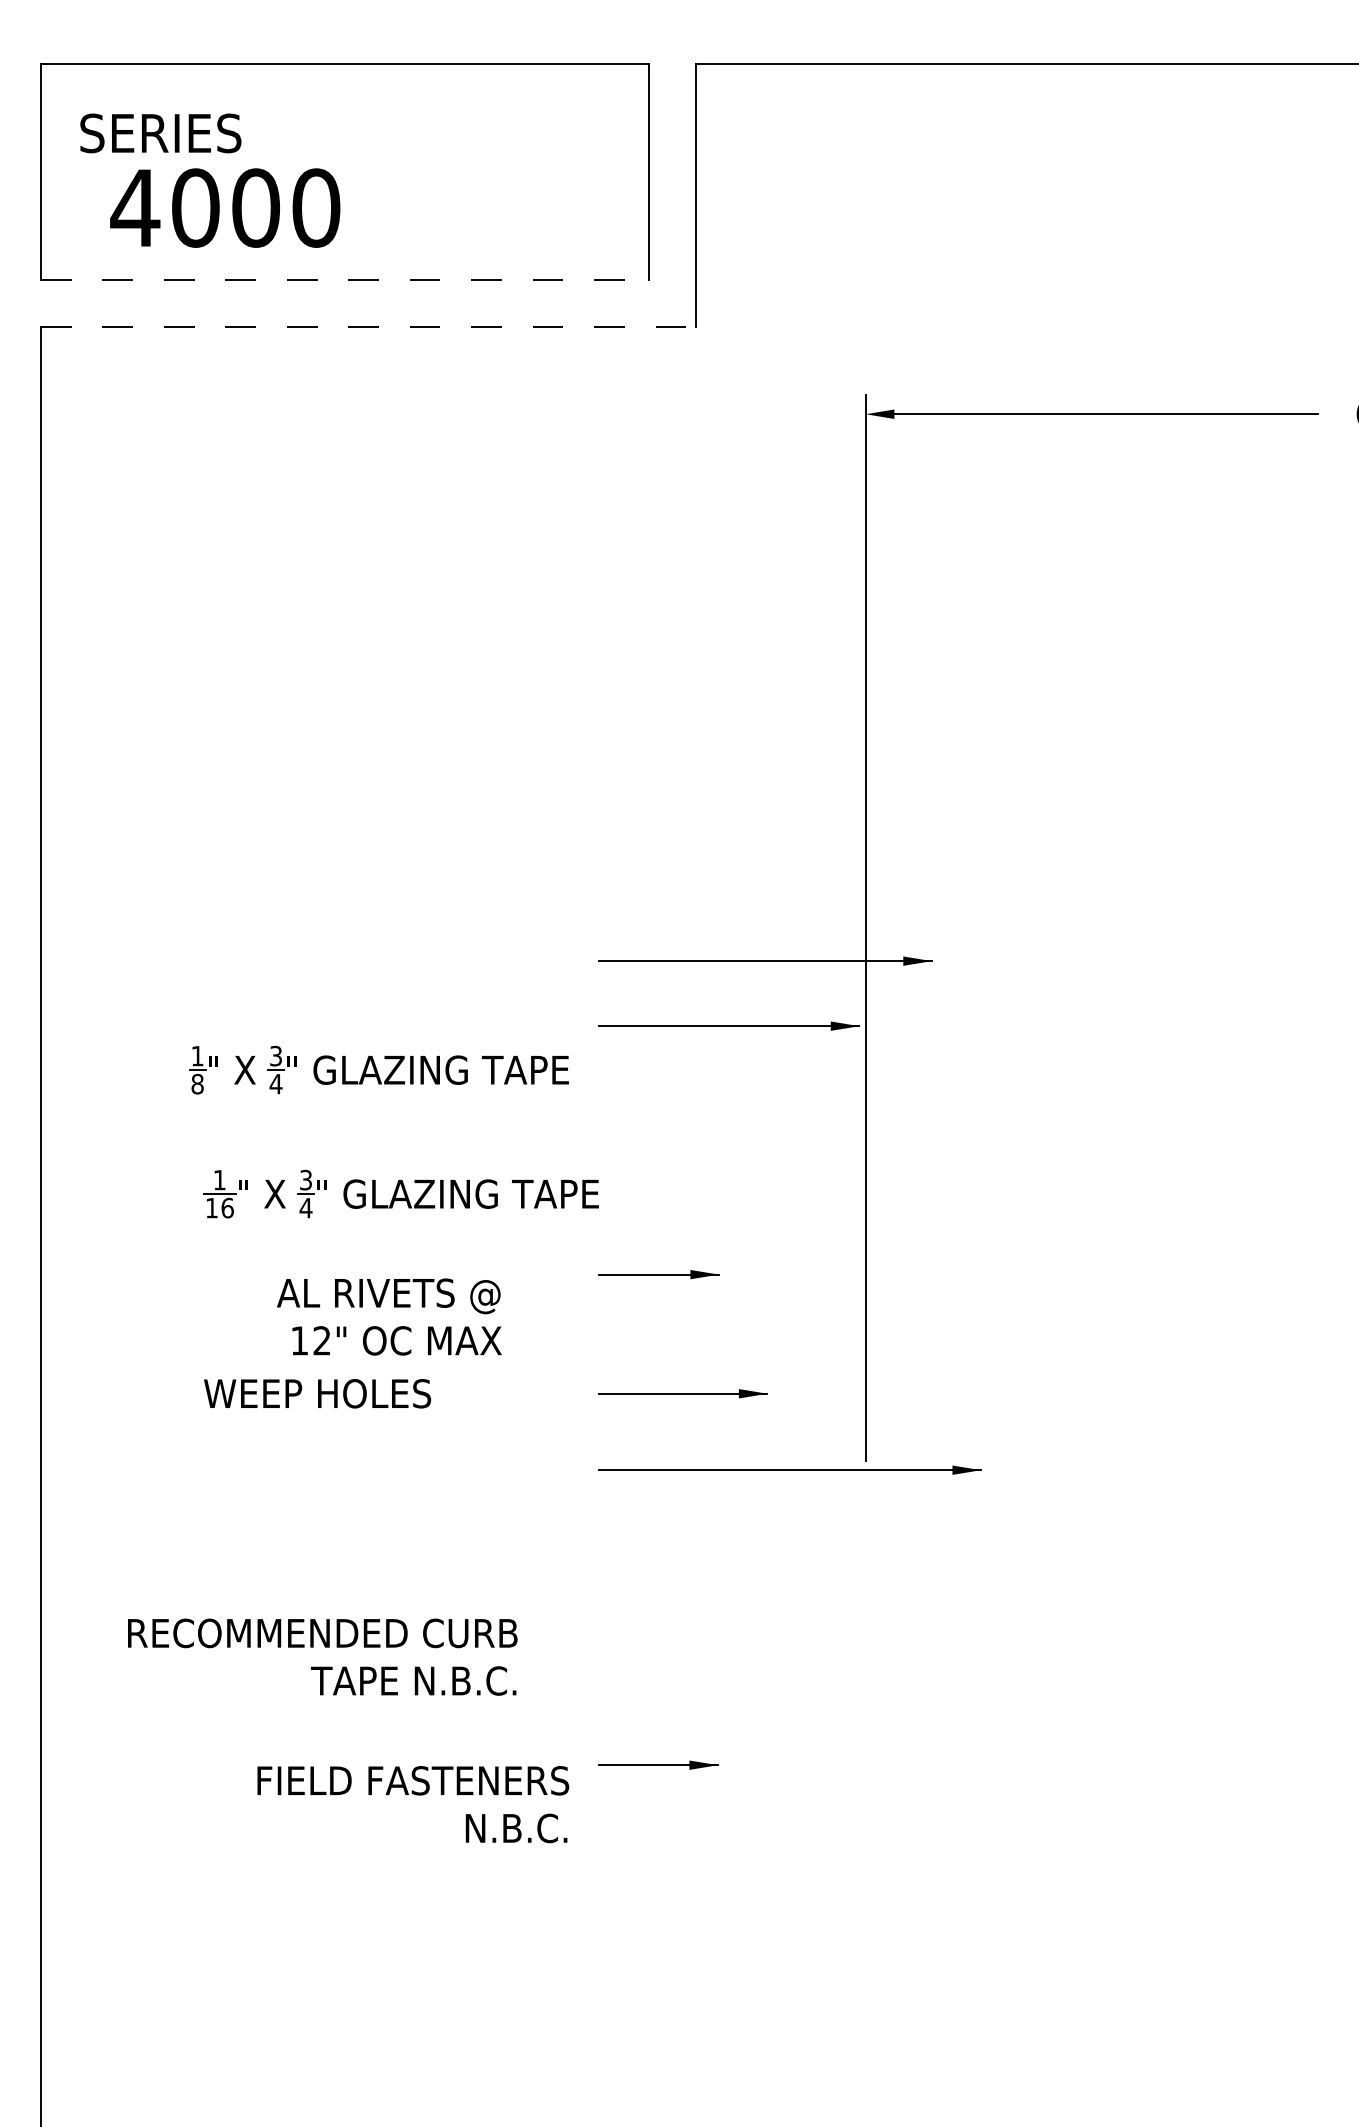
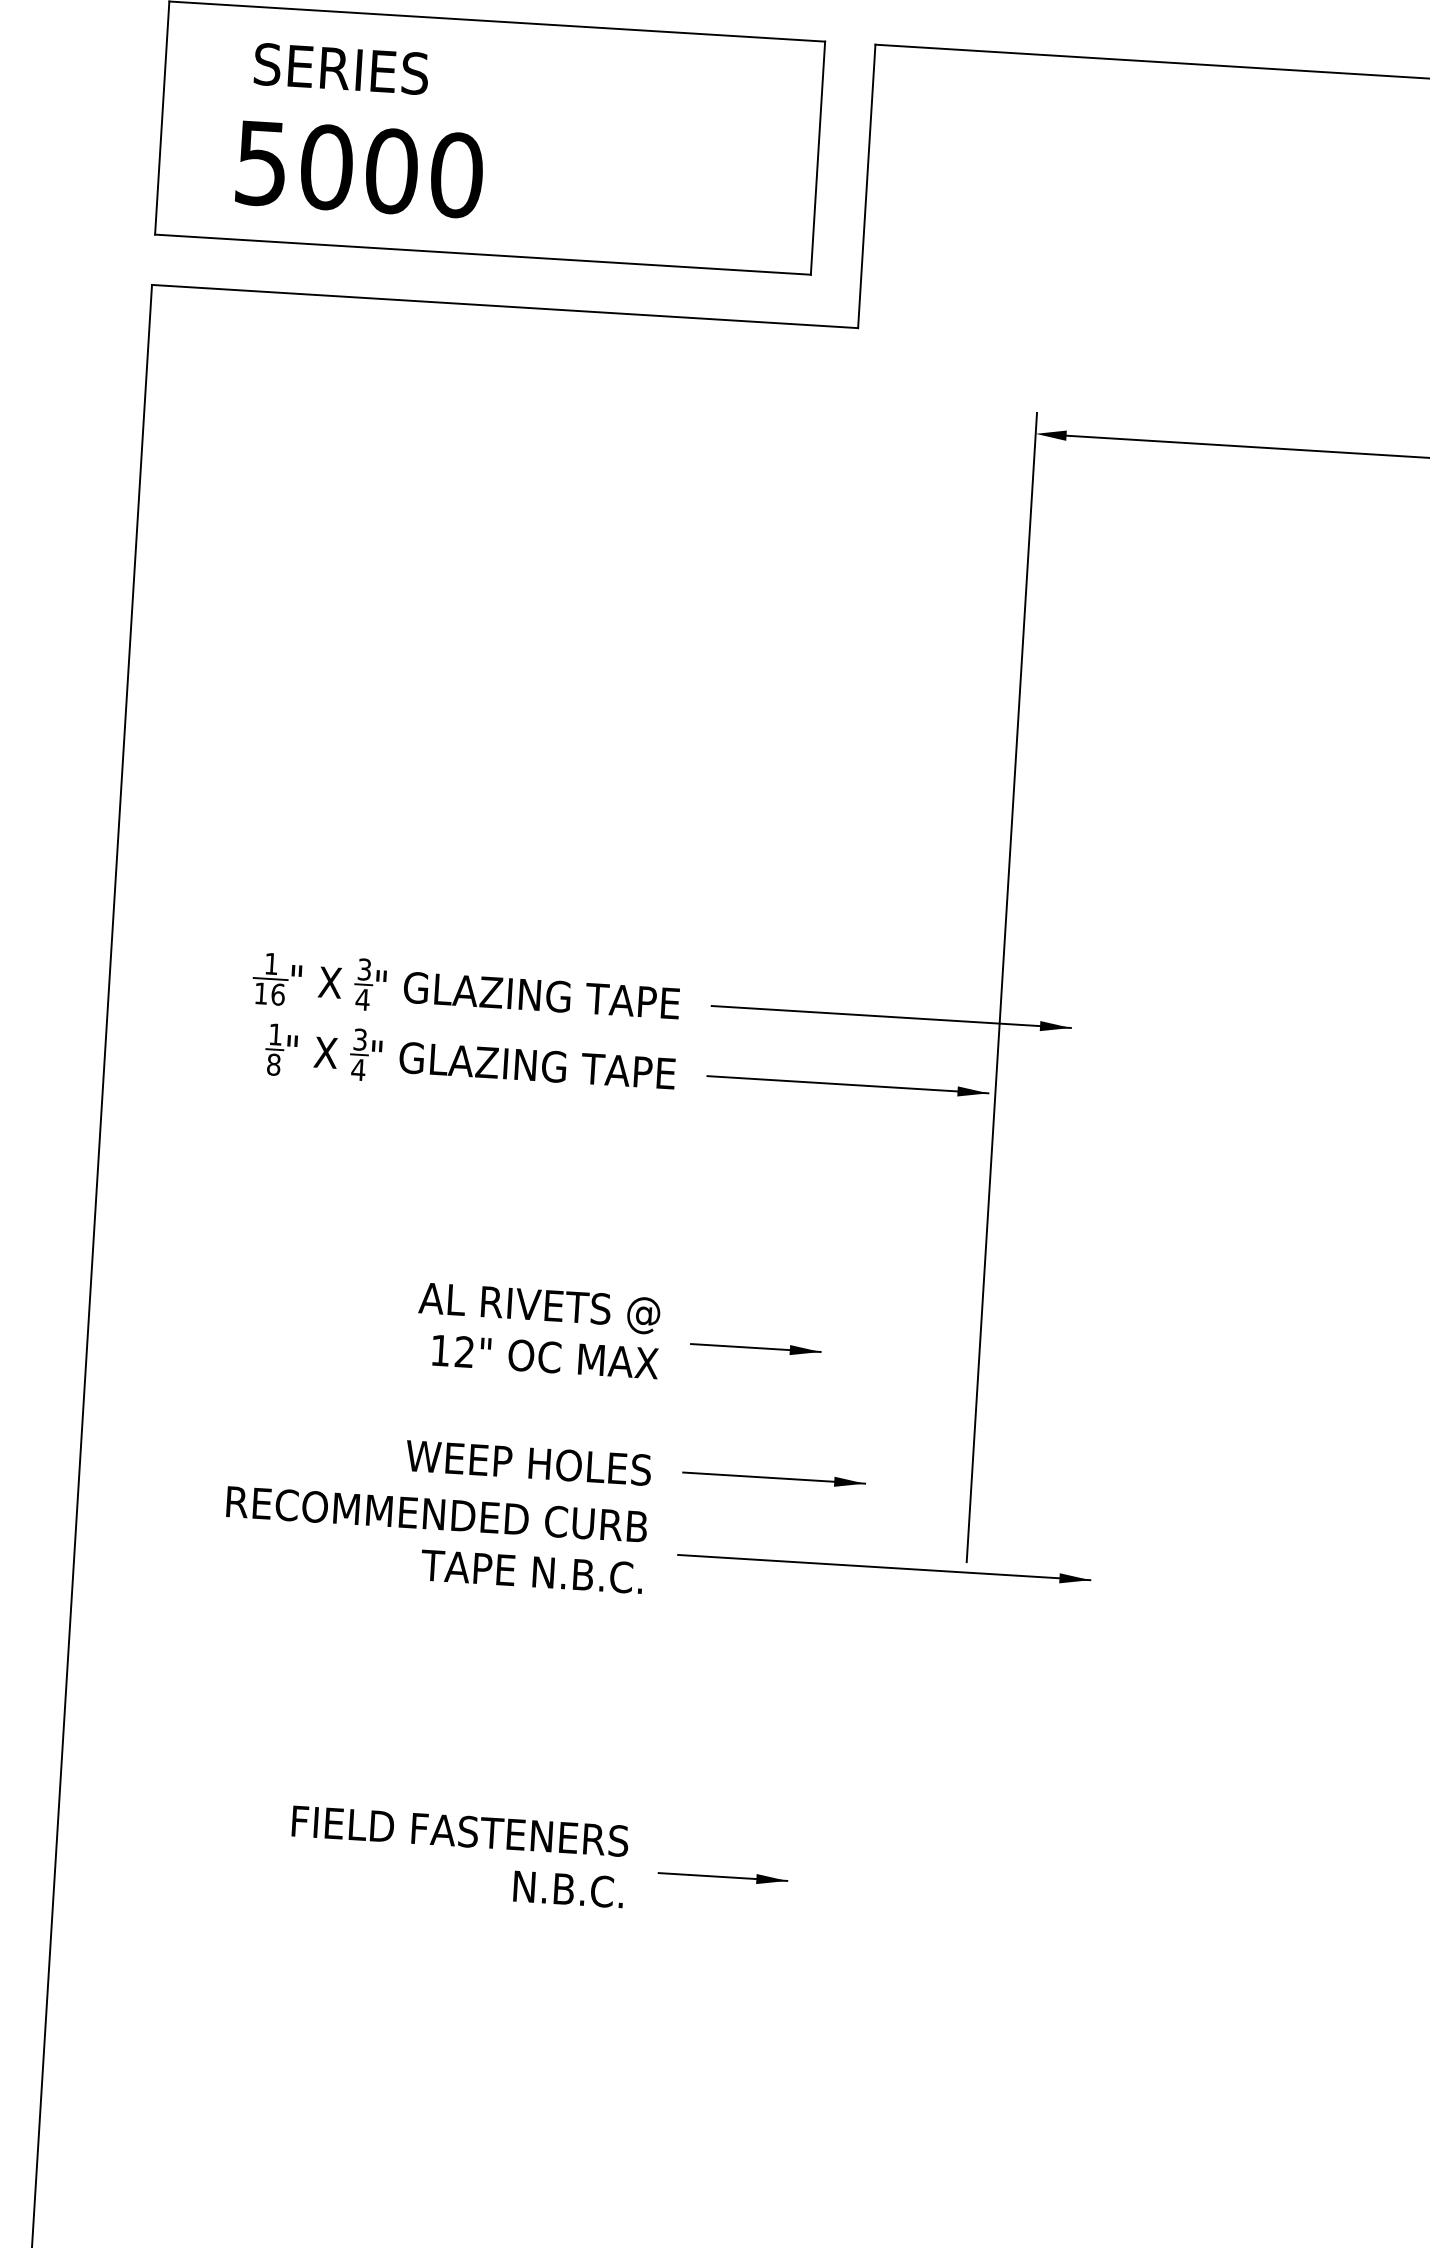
text: (160, 133) -> (341, 69), moved
text: (135, 208) -> (261, 163), 4000 -> 5000
line: (345, 279) -> (483, 254), dashed -> solid
line: (368, 326) -> (505, 306), dashed -> solid
part: (378, 1069) -> (469, 1060), moved
part: (400, 1193) -> (465, 990), moved
text: (389, 1316) -> (538, 1330), moved
text: (317, 1393) -> (528, 1462), moved
text: (322, 1656) -> (435, 1539), moved
text: (413, 1804) -> (459, 1856), moved

